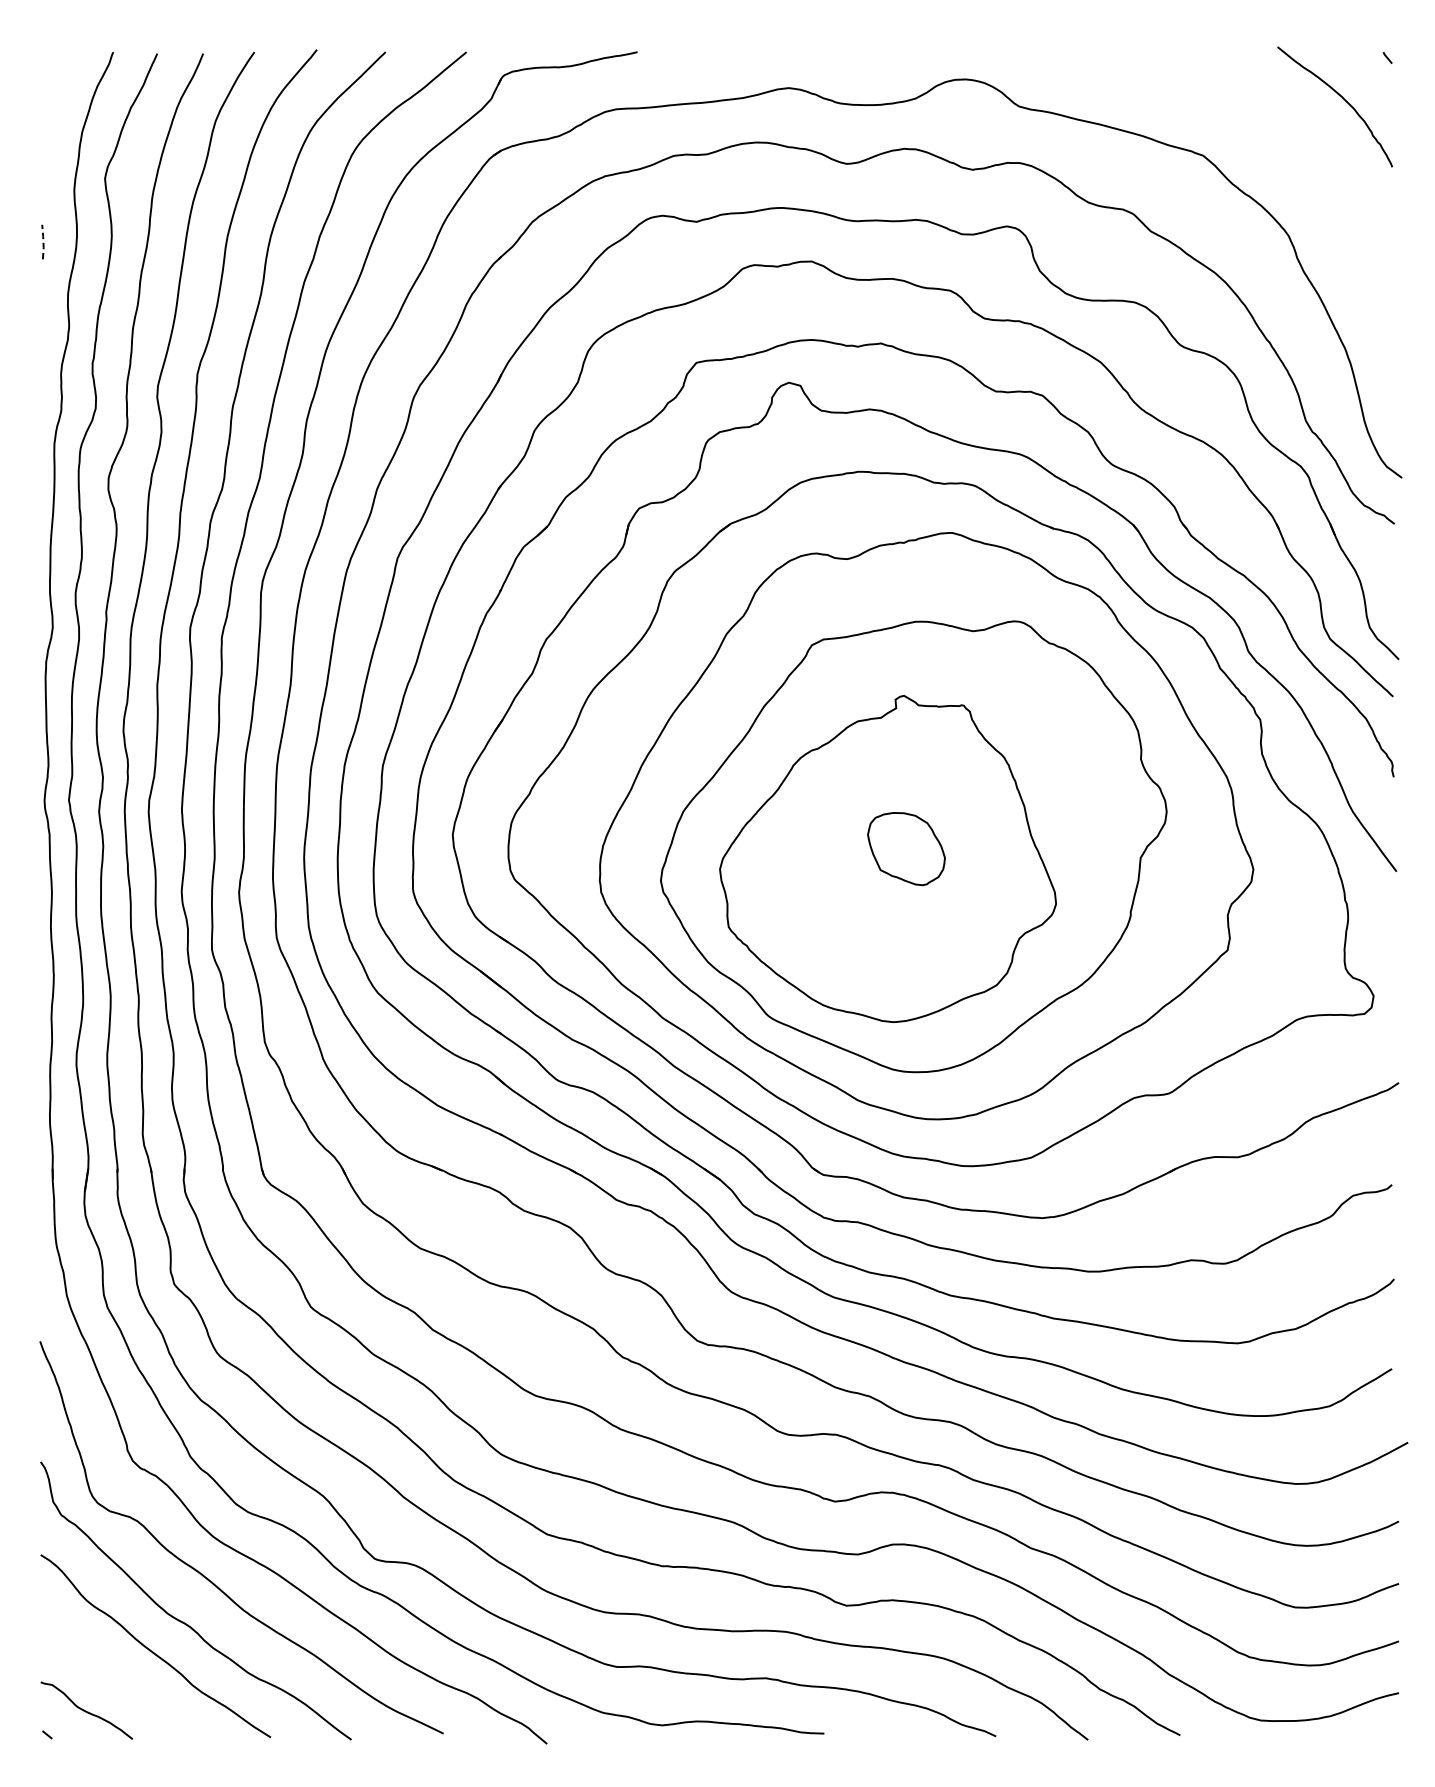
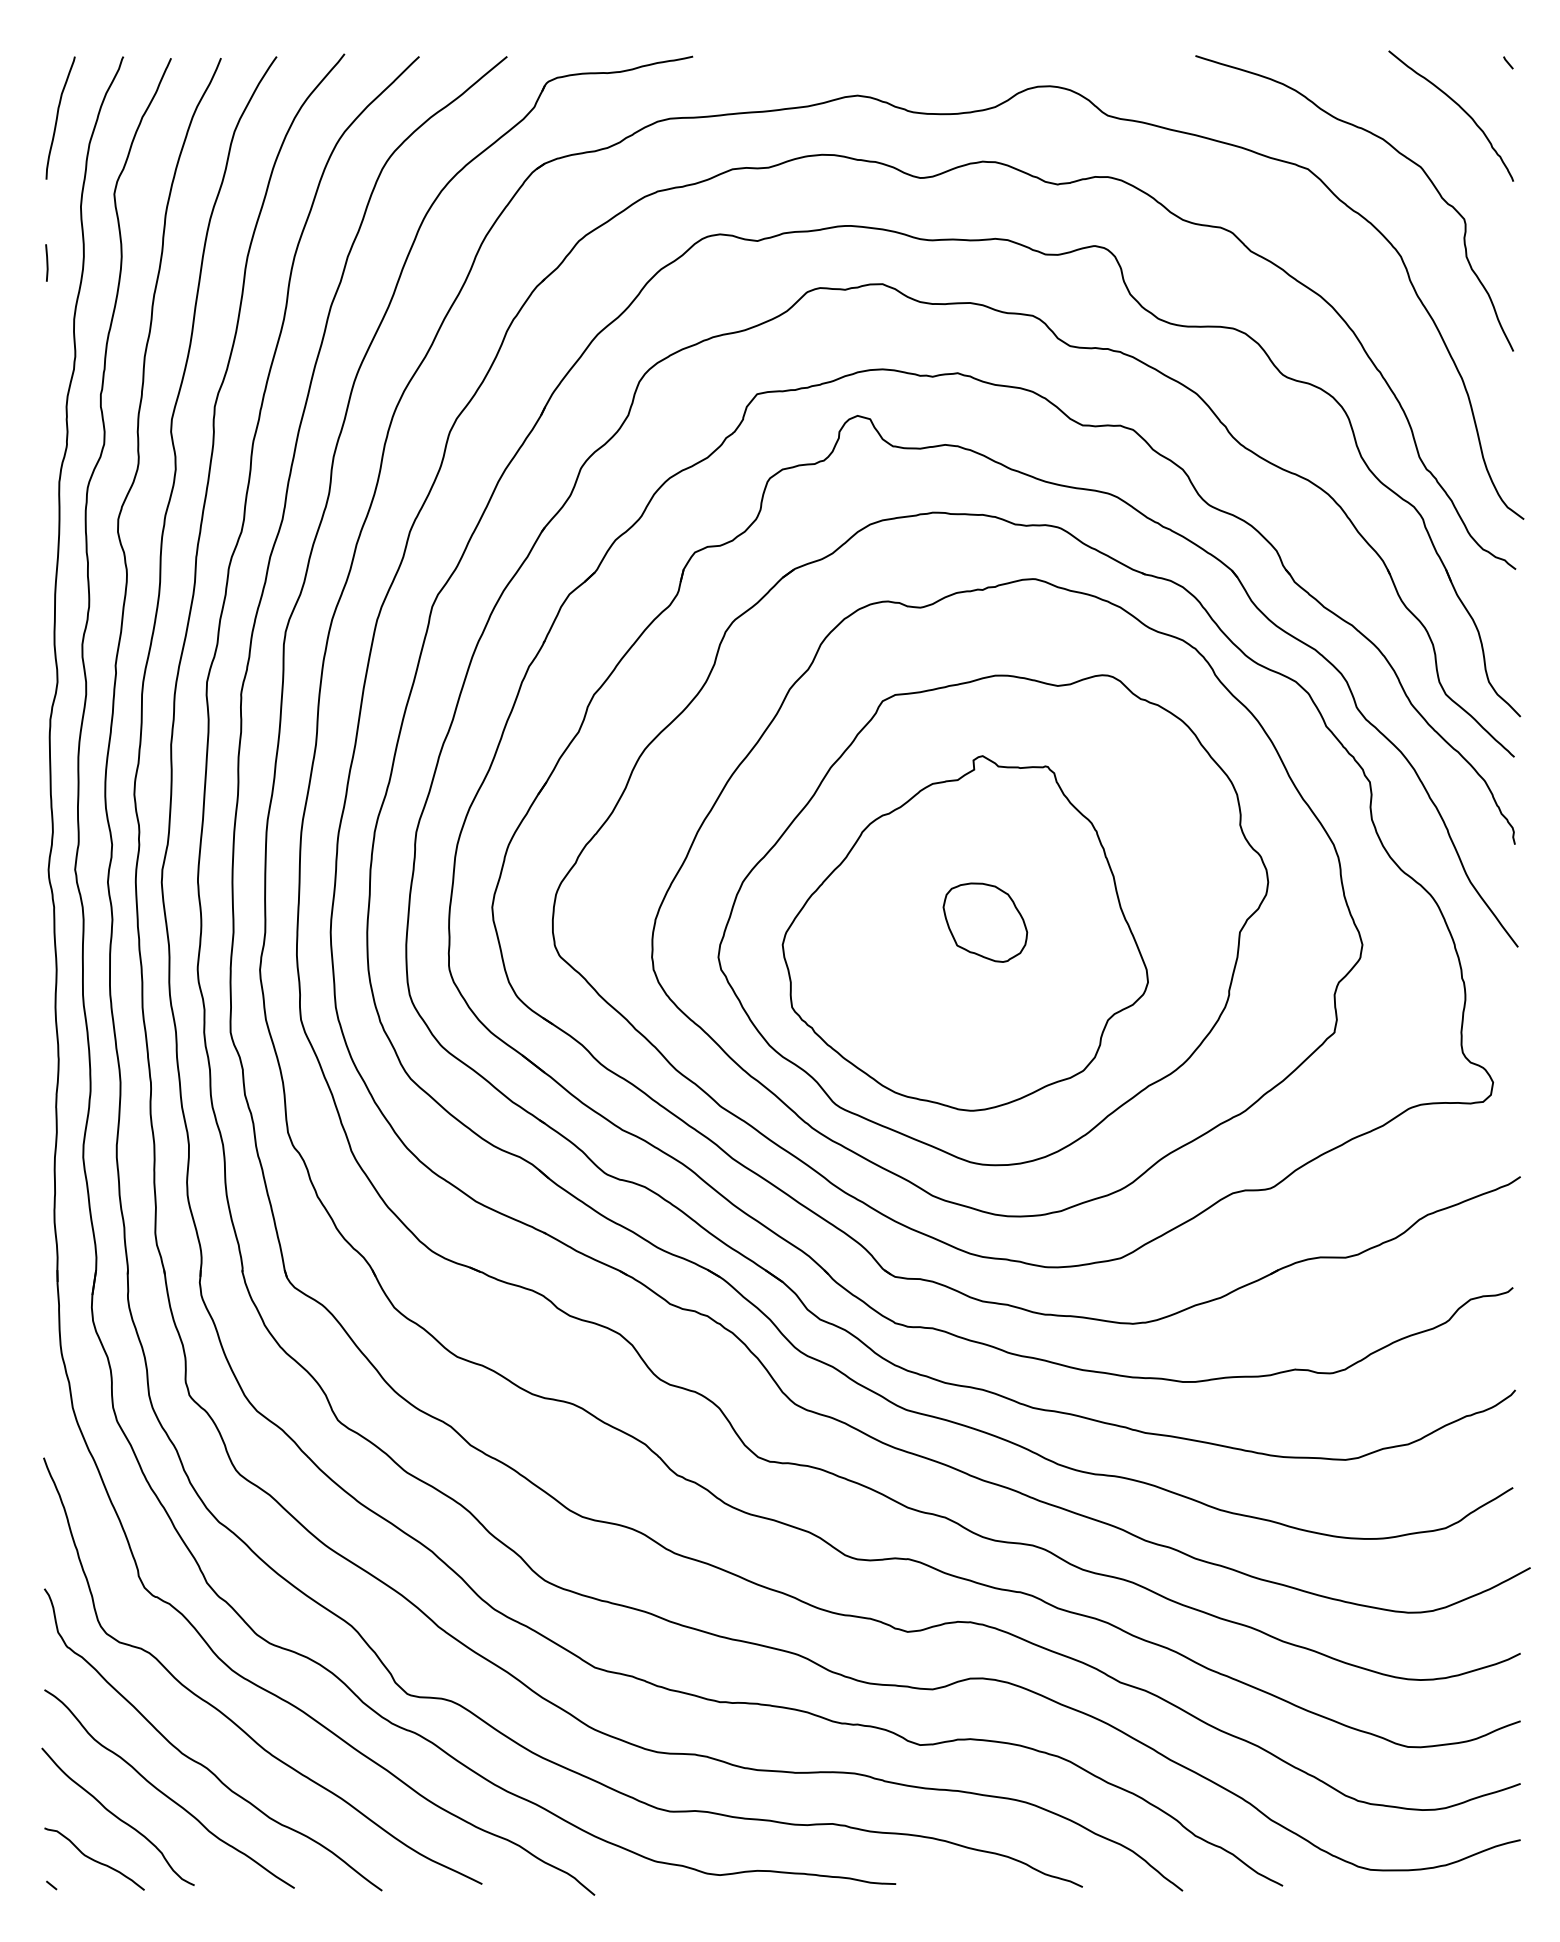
curve: (53, 107) -> (58, 116), added
curve: (1286, 141) -> (1398, 153), added
line: (43, 241) -> (47, 262), dashed -> solid
curve: (107, 1671) -> (117, 1816), added

